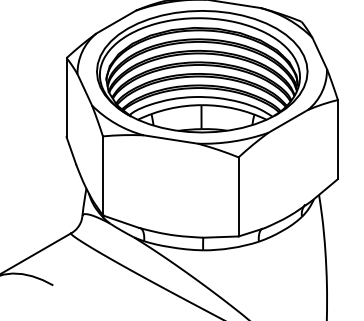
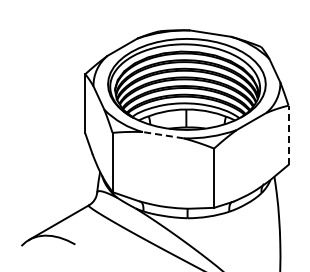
line: (170, 139) -> (163, 135), solid -> dashed
line: (337, 139) -> (288, 135), solid -> dashed

